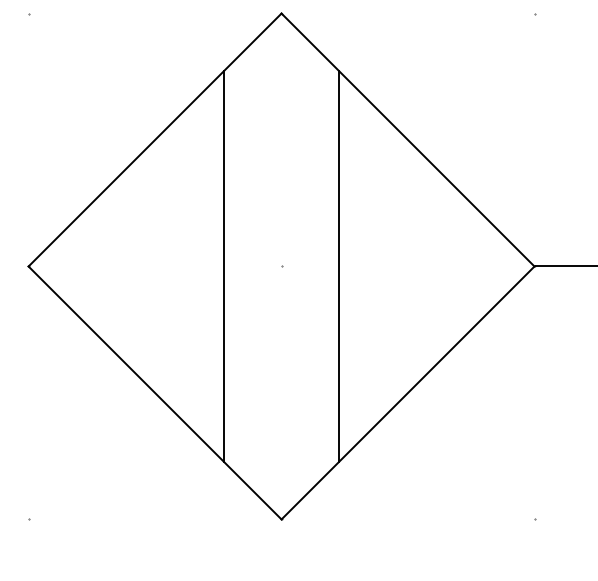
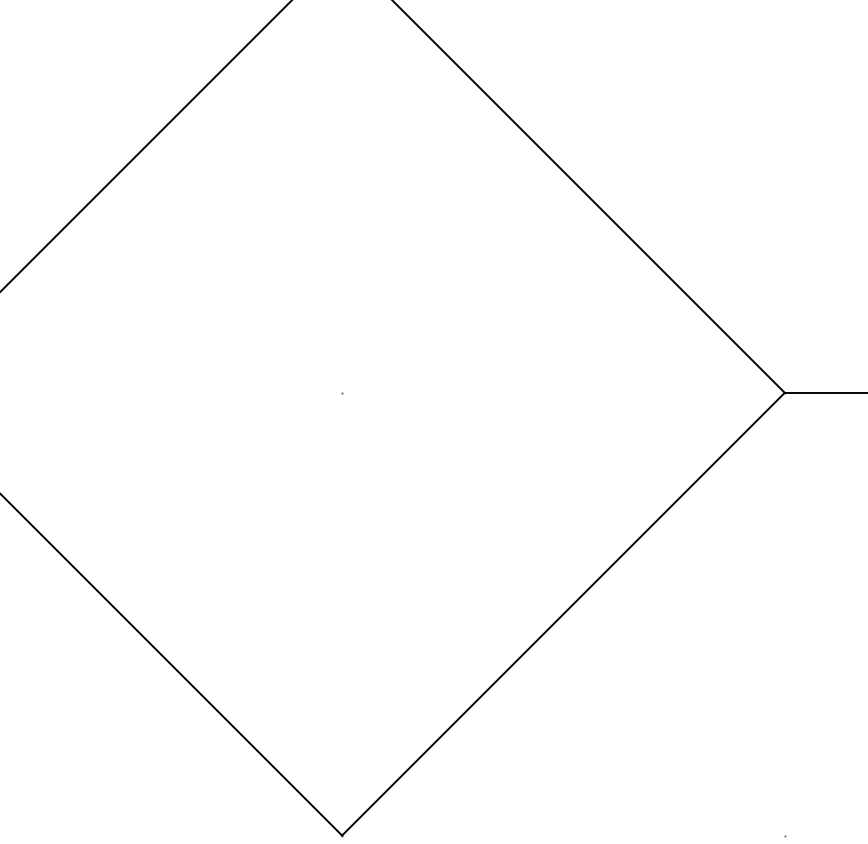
line: (223, 266) -> (240, 392), removed
line: (339, 266) -> (443, 392), removed

